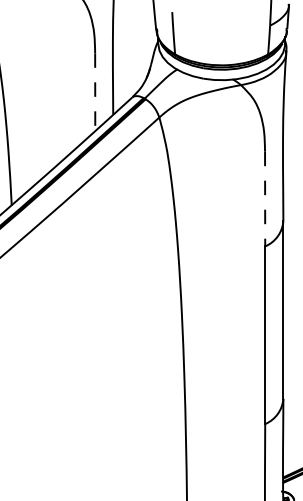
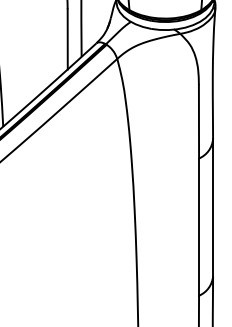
line: (95, 92) -> (67, 39), dashed -> solid
line: (265, 199) -> (199, 122), dashed -> solid

